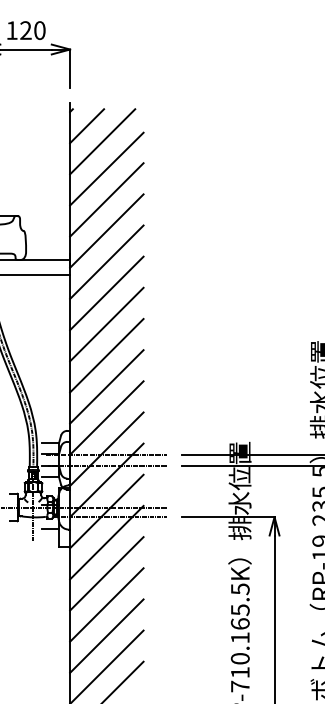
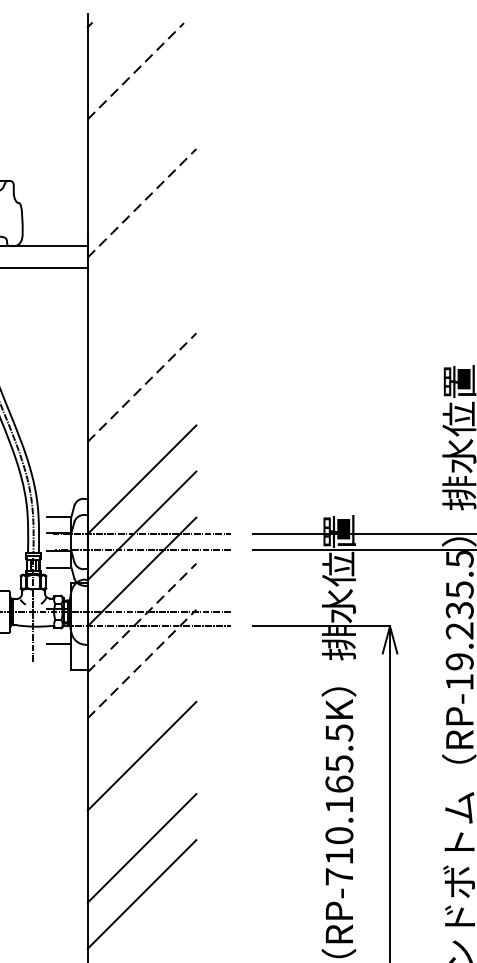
line: (87, 126) -> (113, 48), removed
line: (103, 141) -> (137, 70), solid -> dashed
line: (106, 168) -> (141, 110), removed
line: (106, 199) -> (141, 156), removed
line: (106, 231) -> (141, 203), solid -> dashed
line: (106, 261) -> (141, 248), removed
line: (106, 293) -> (141, 295), removed
line: (106, 324) -> (141, 341), removed
line: (106, 355) -> (141, 387), solid -> dashed
line: (106, 386) -> (141, 433), removed
line: (106, 511) -> (141, 617), solid -> dashed
line: (106, 542) -> (141, 663), solid -> dashed
line: (106, 573) -> (141, 709), removed
line: (106, 635) -> (141, 801), removed

